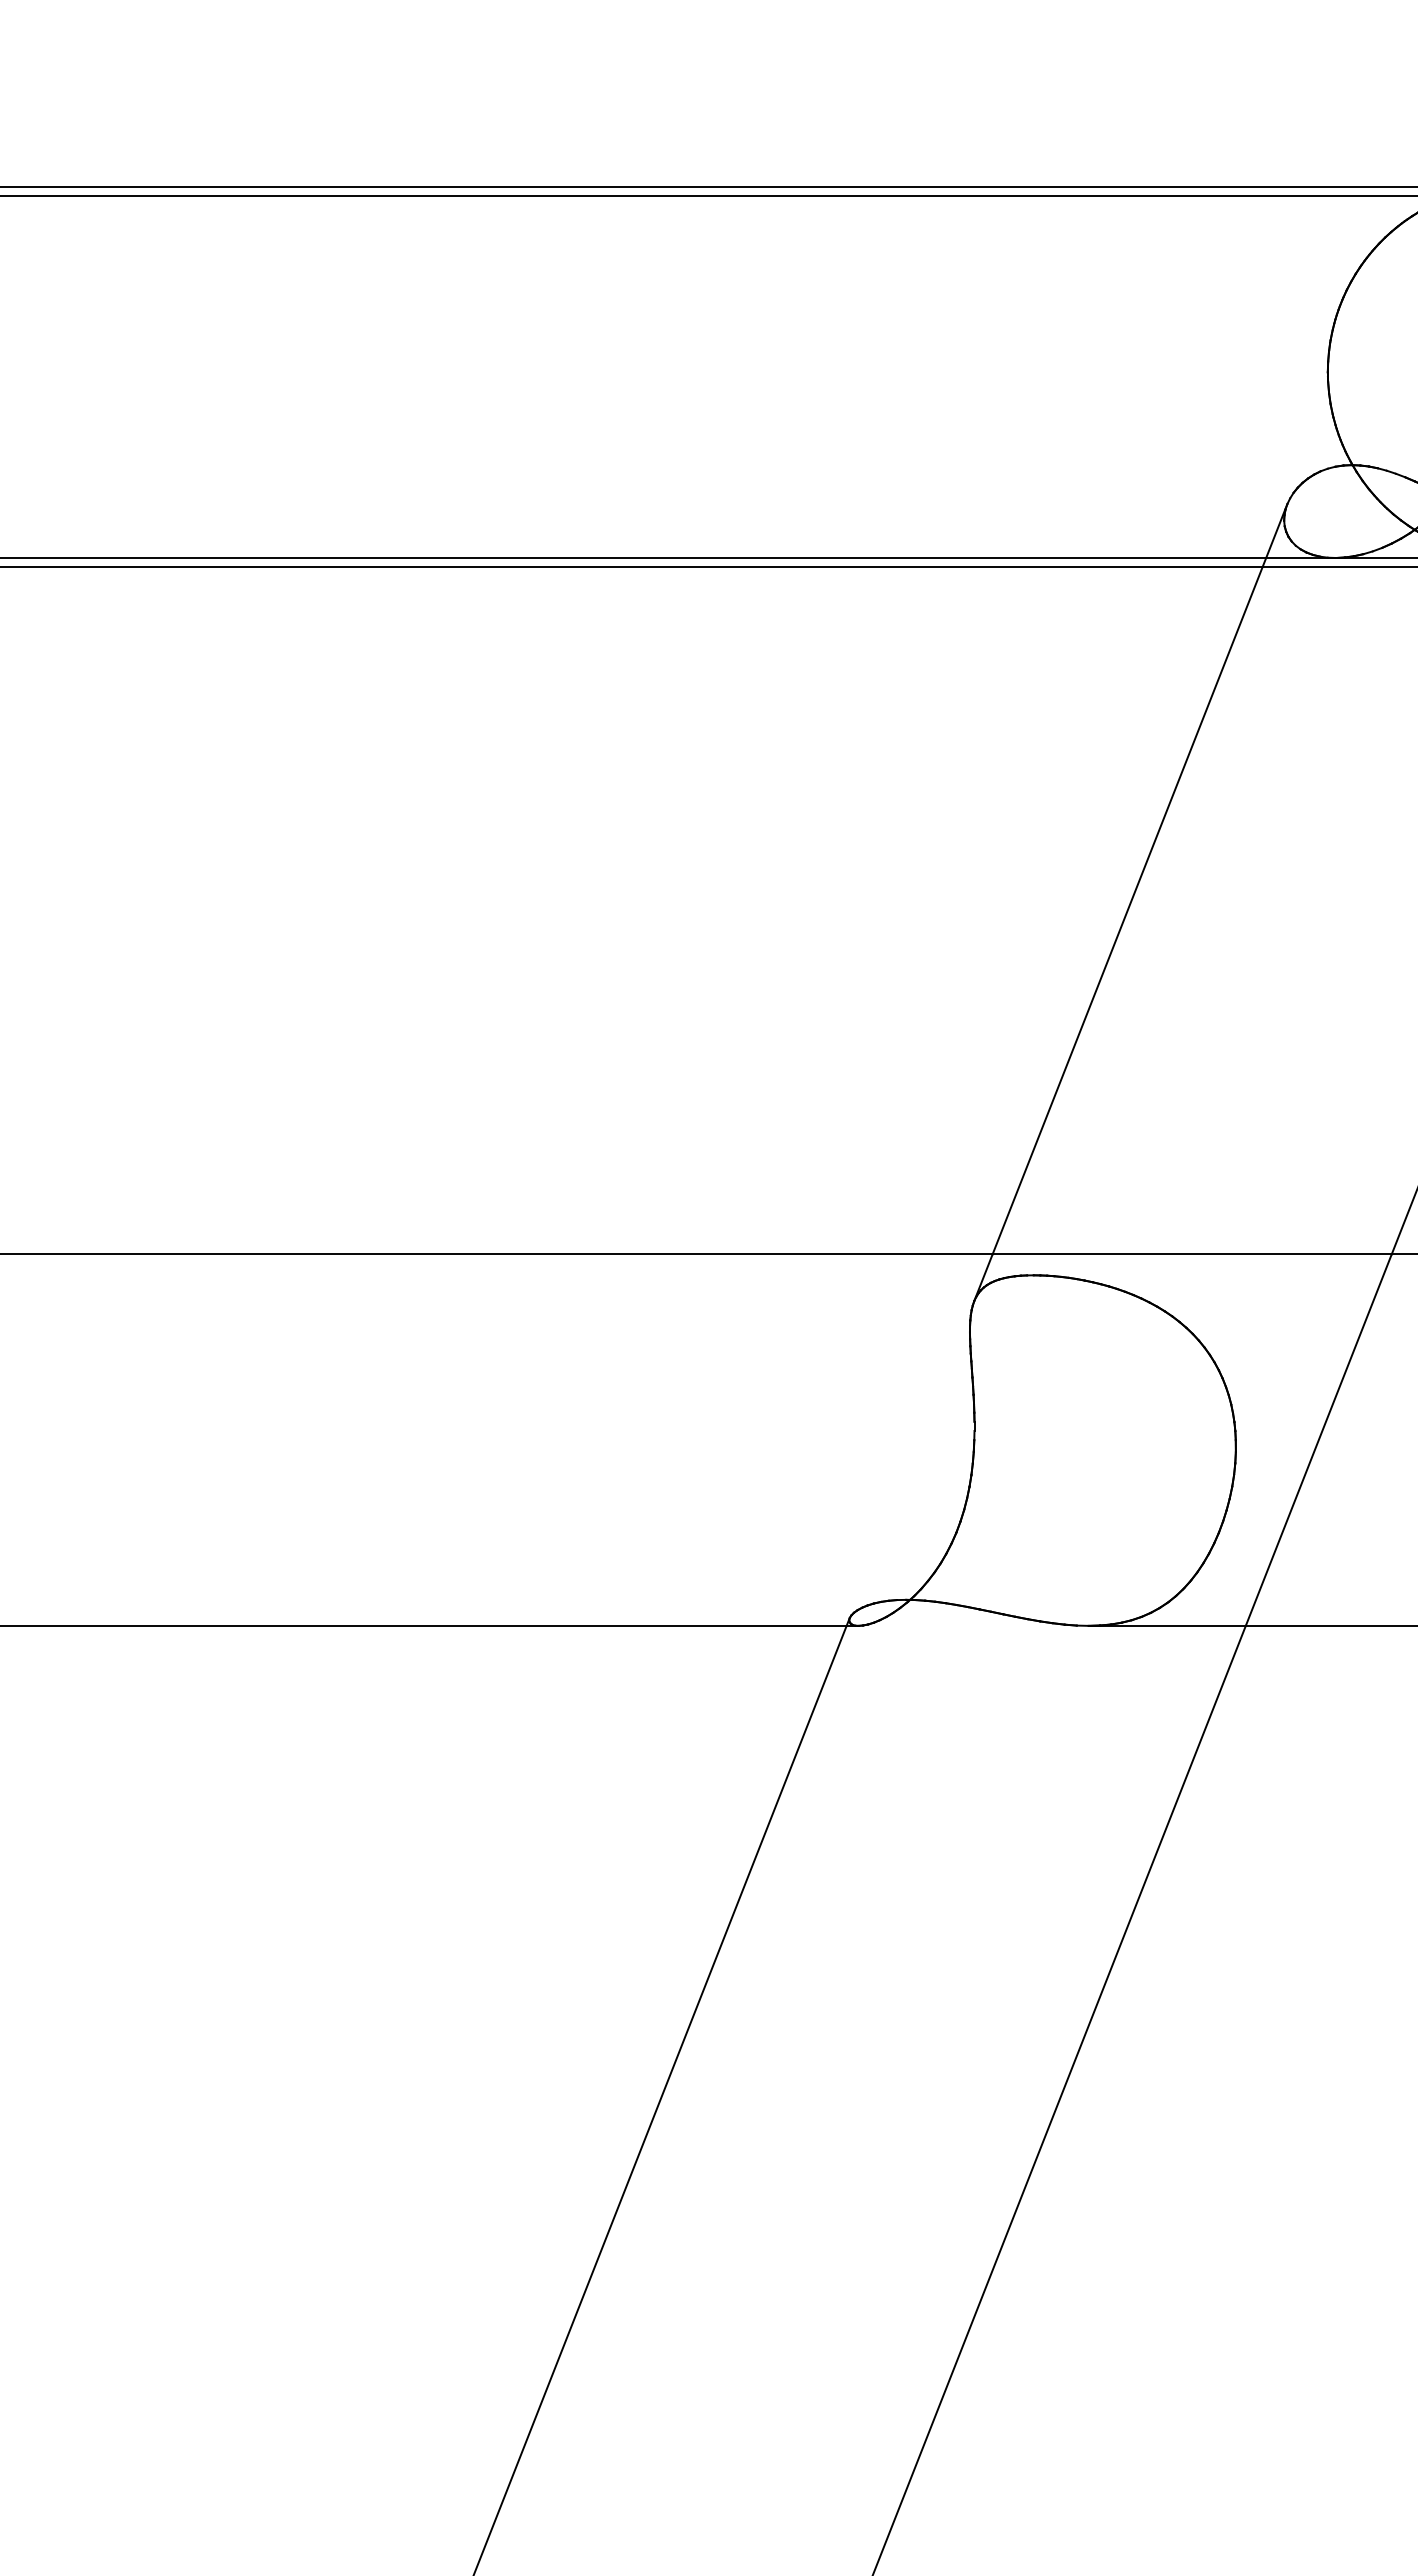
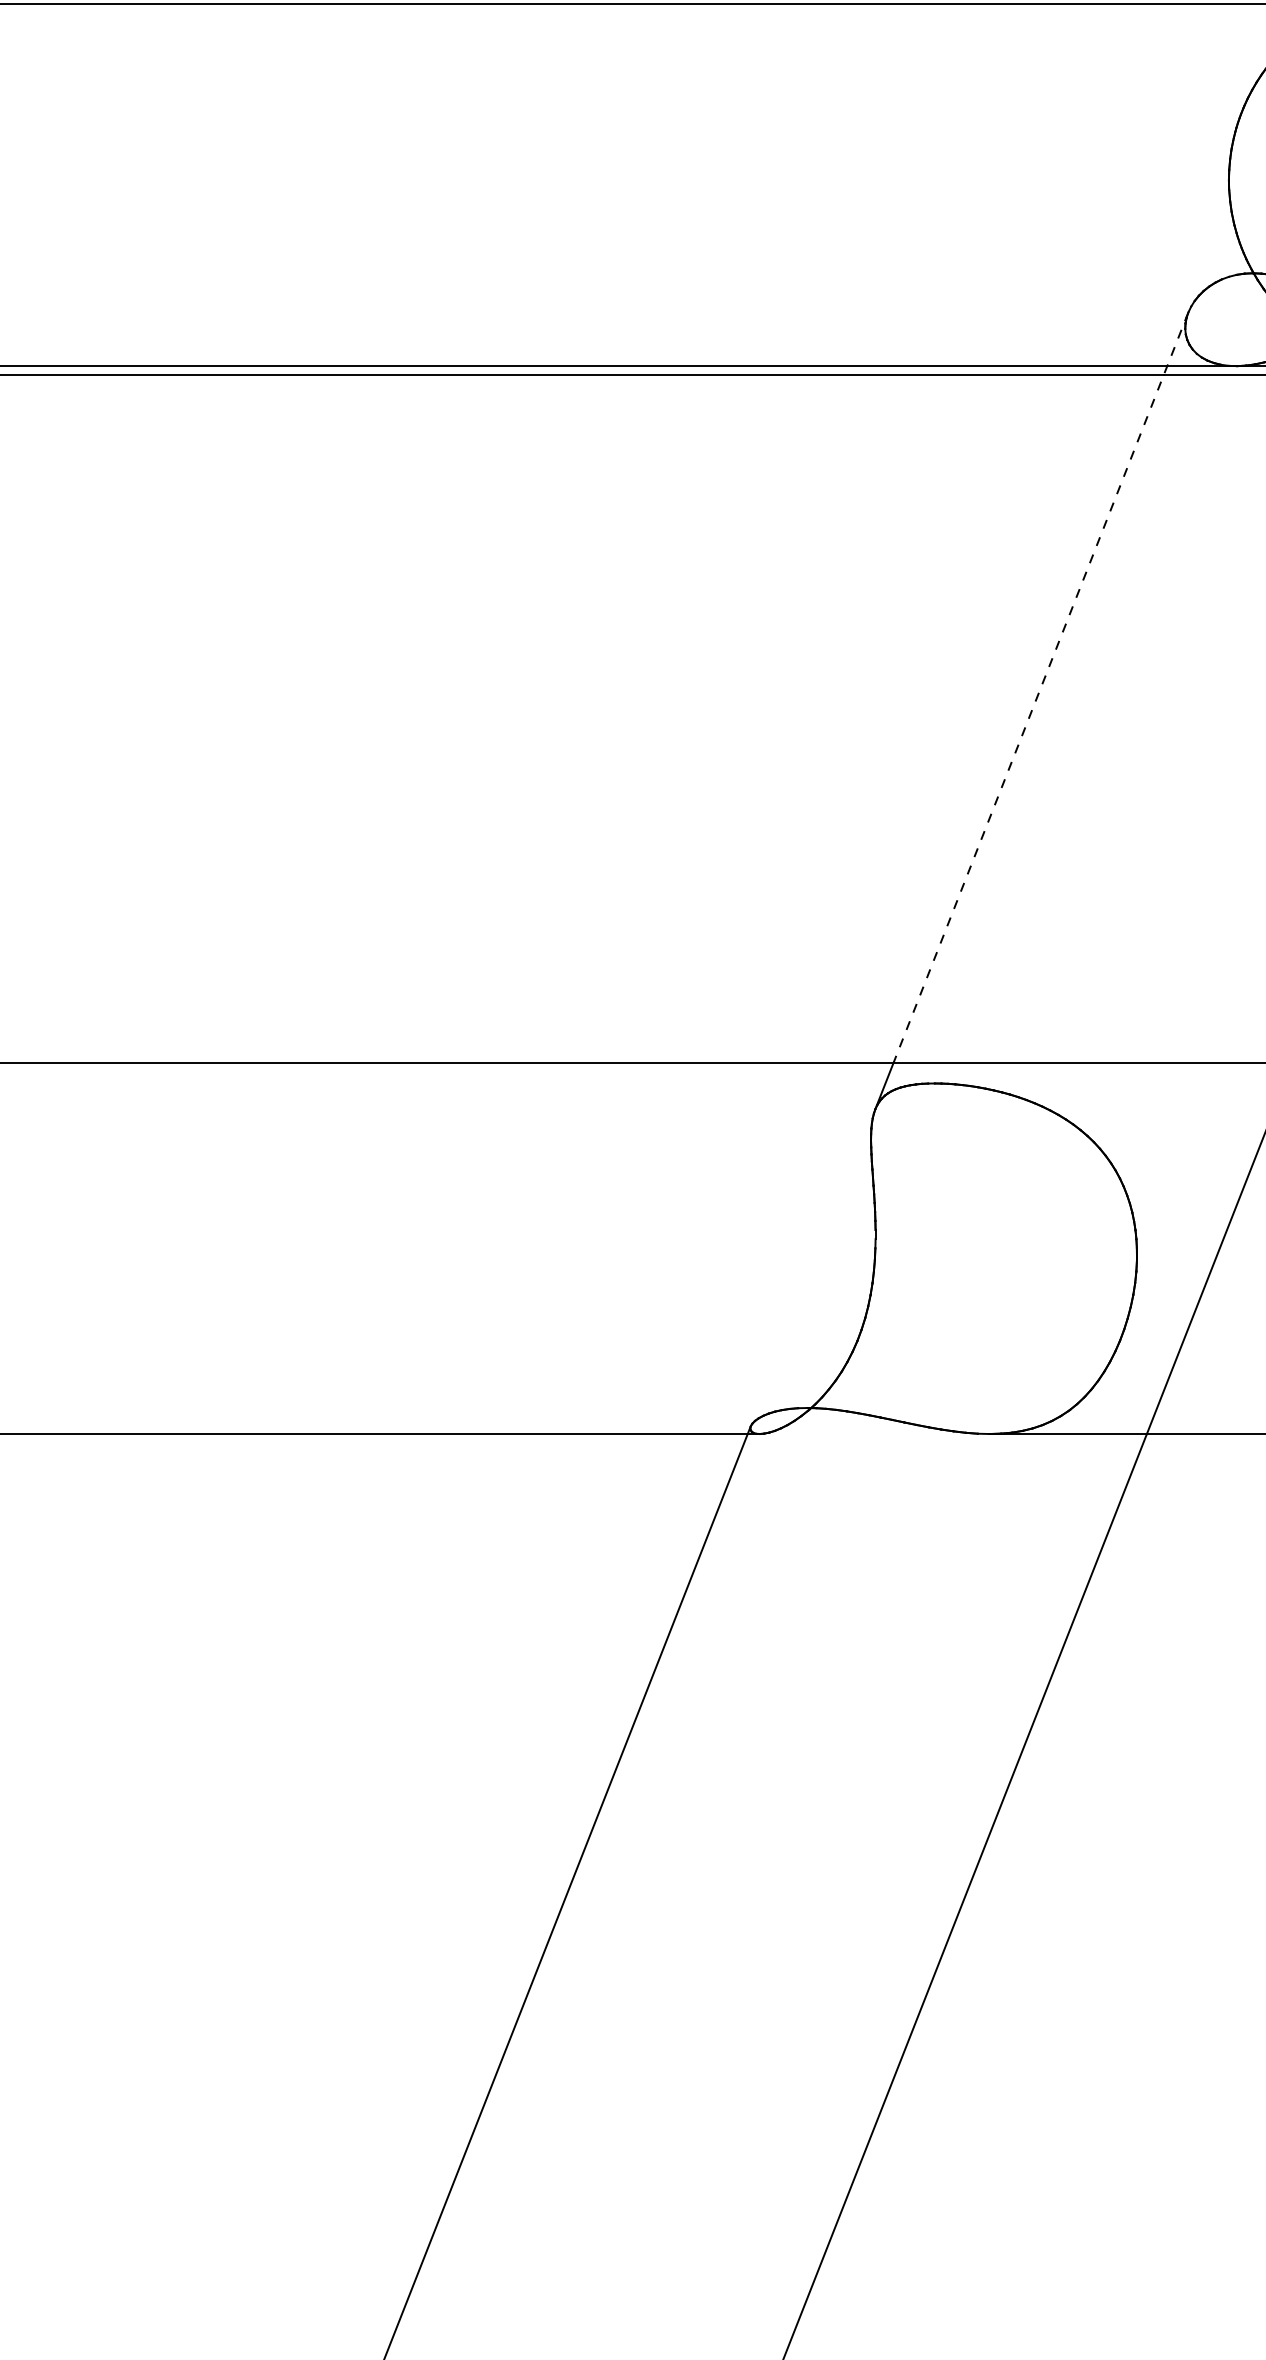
line: (1139, 879) -> (1040, 687), solid -> dashed

